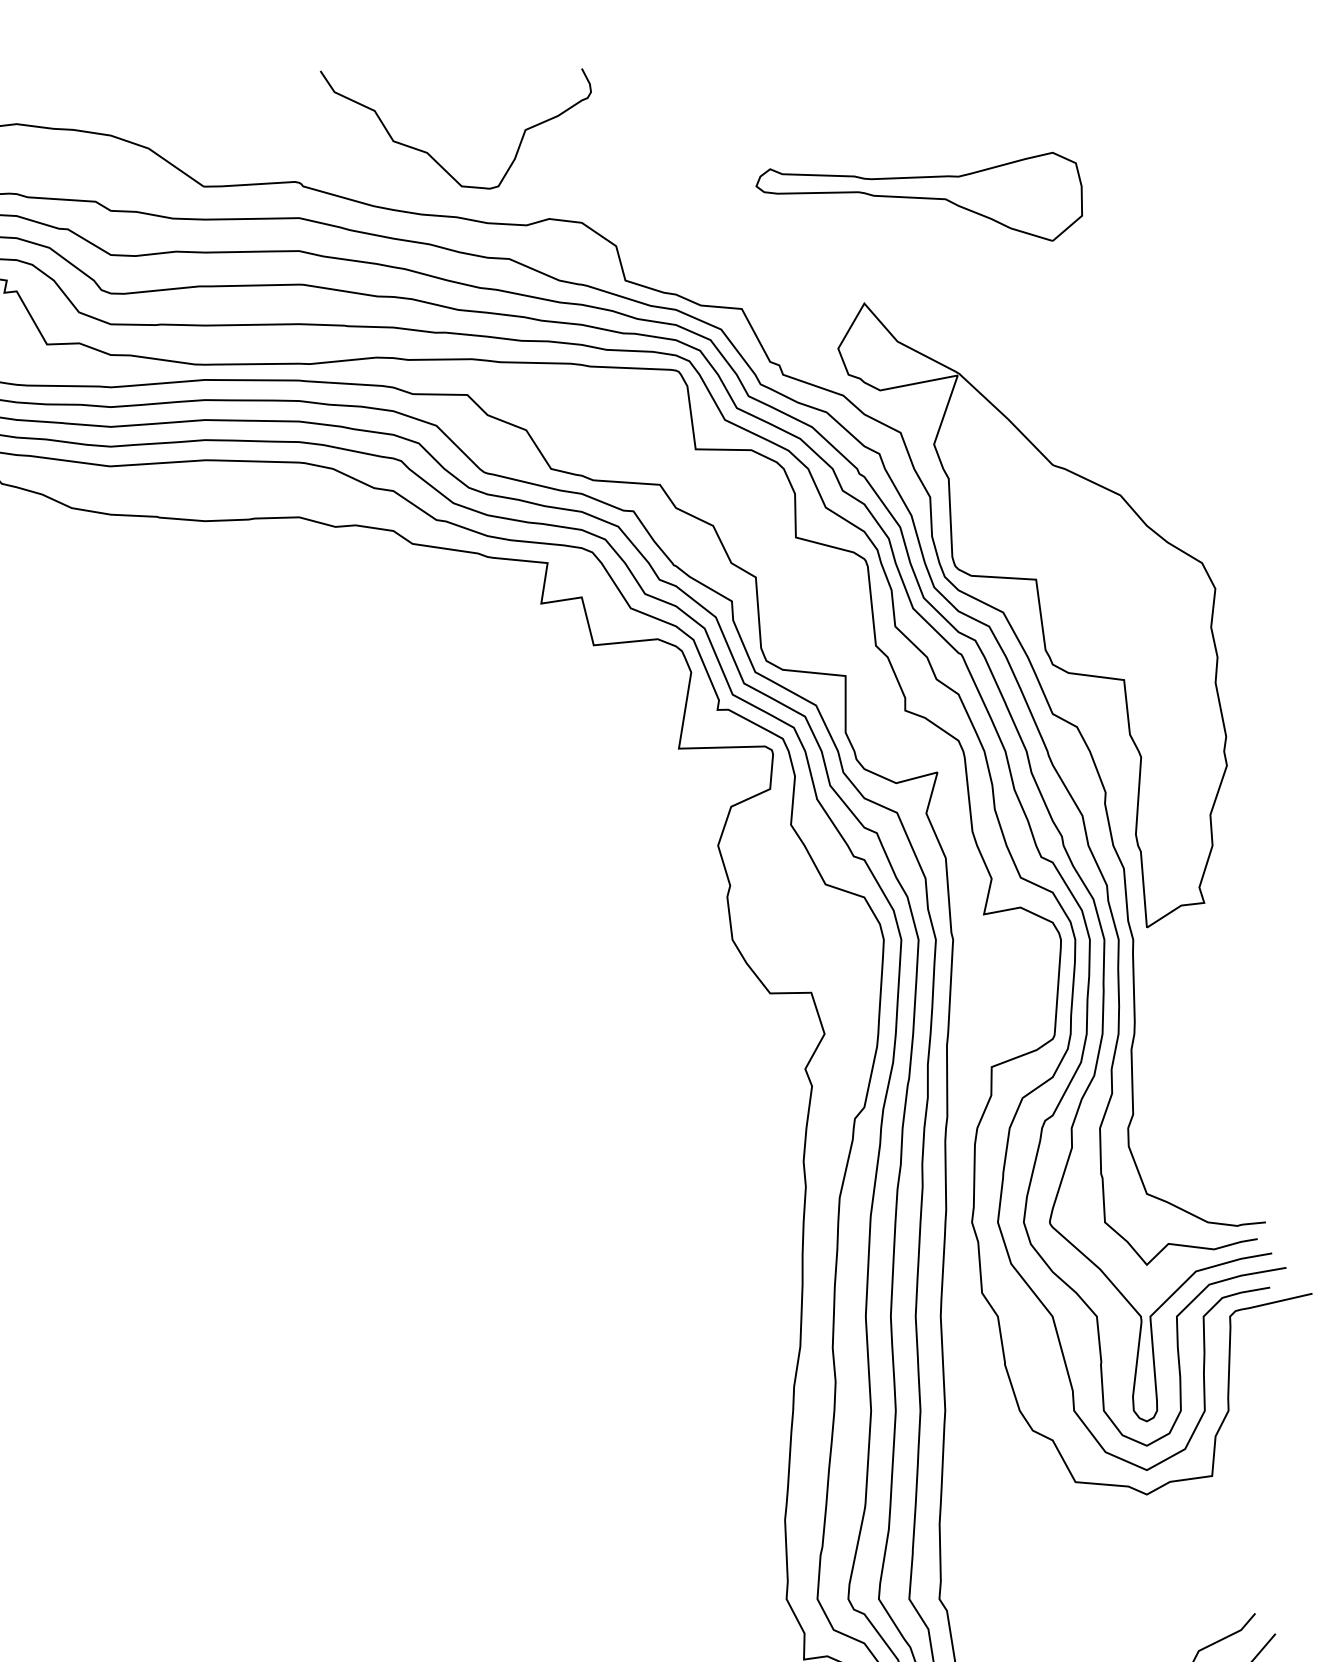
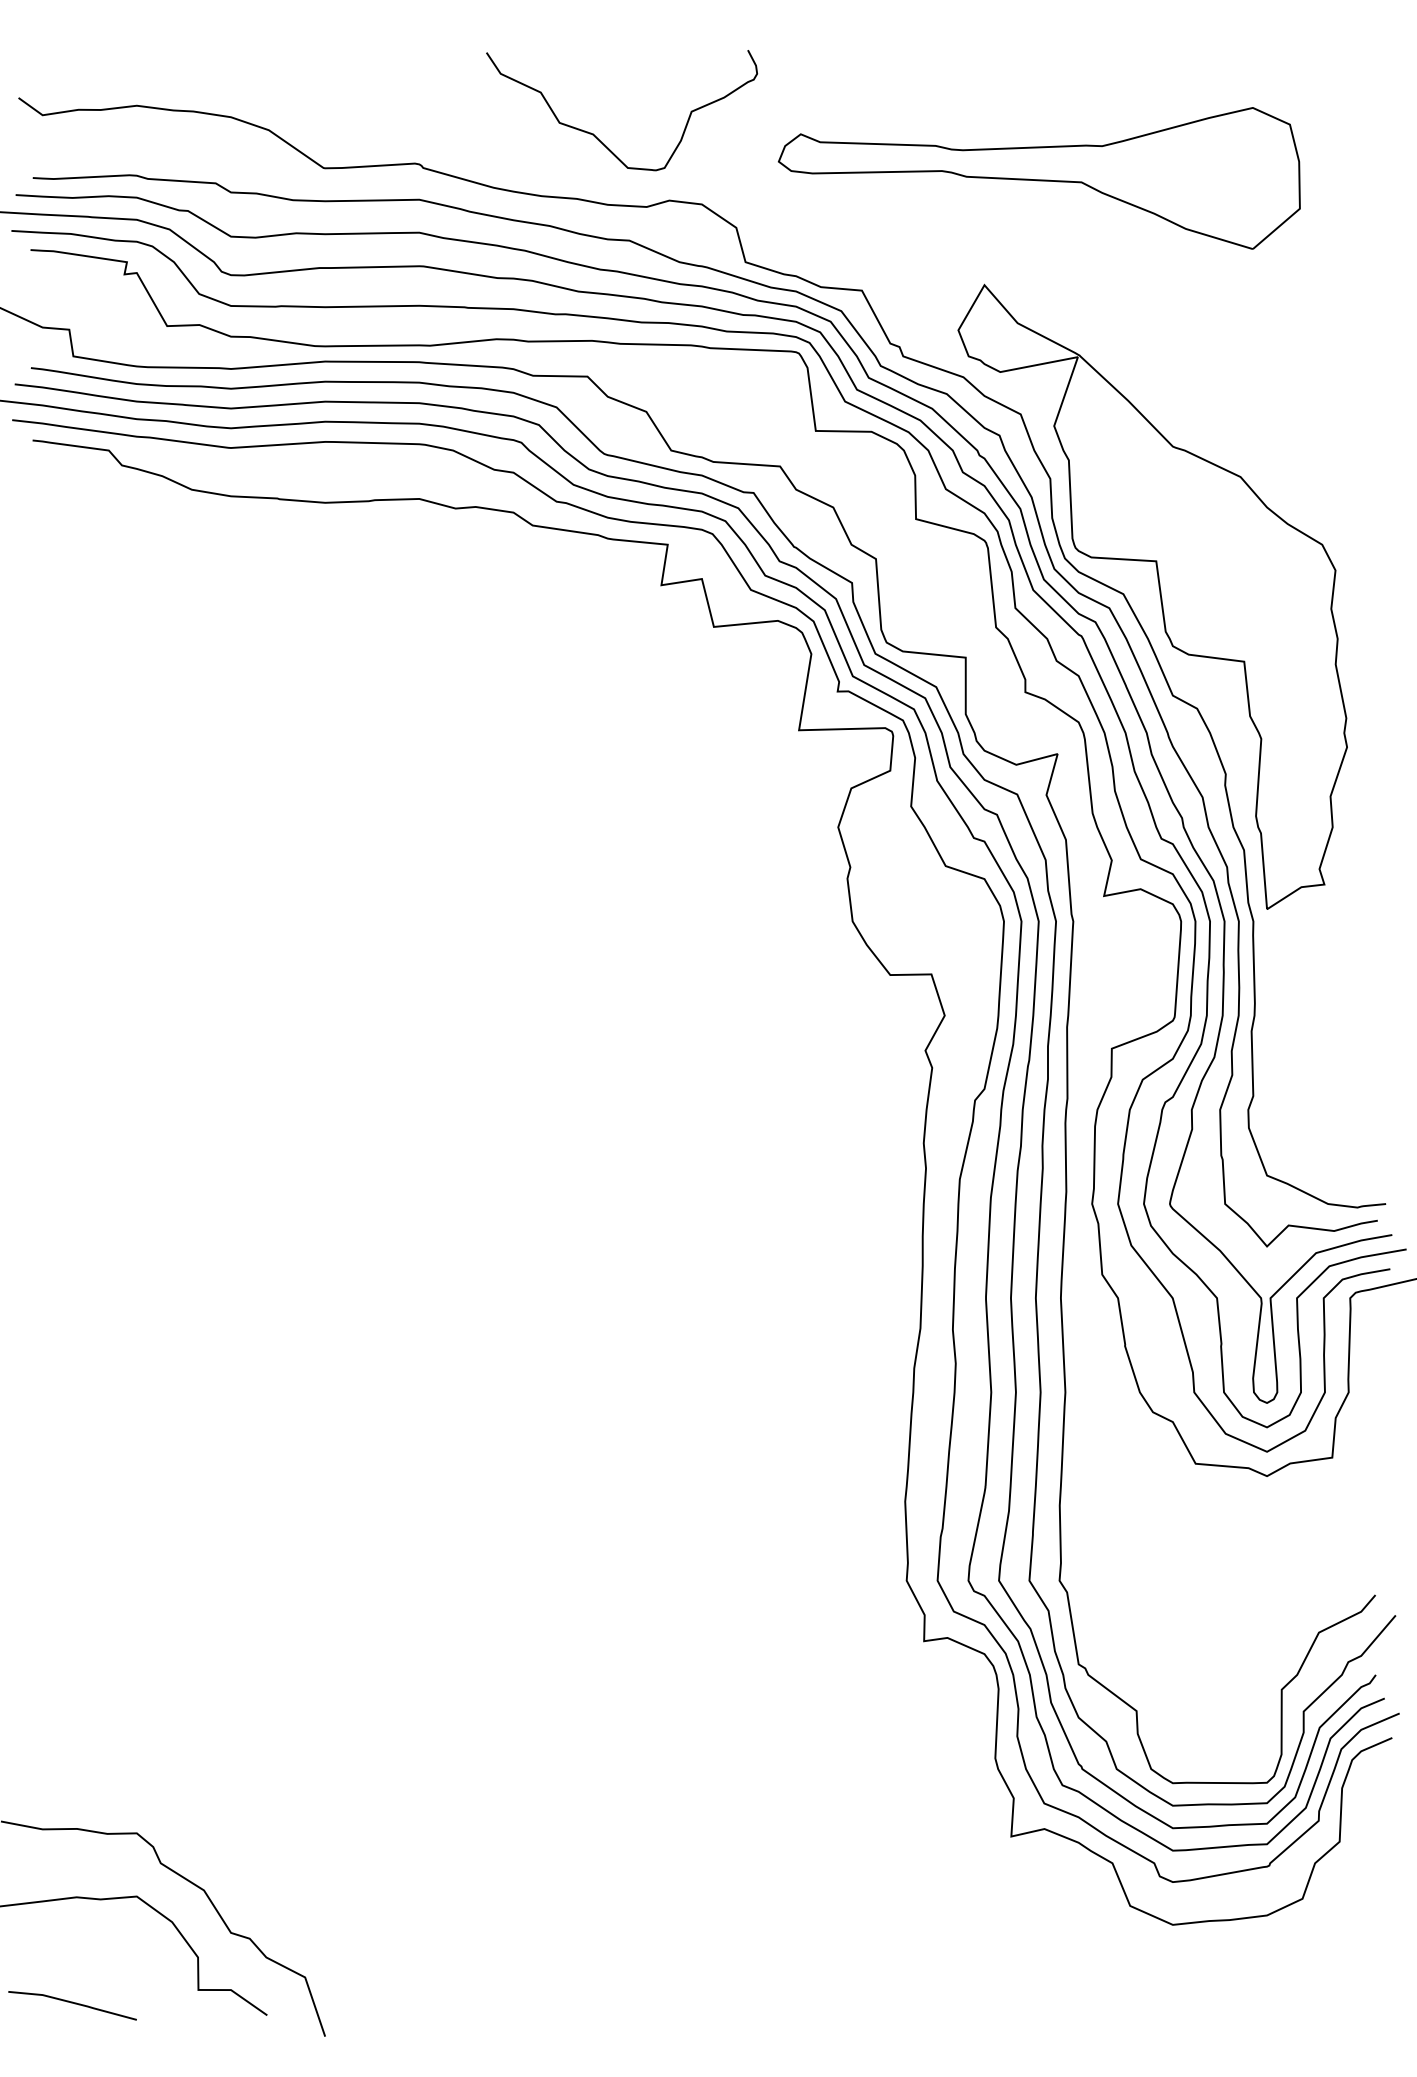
curve: (430, 154) -> (596, 136), moved
part: (919, 196) -> (1039, 178), size x1.6

